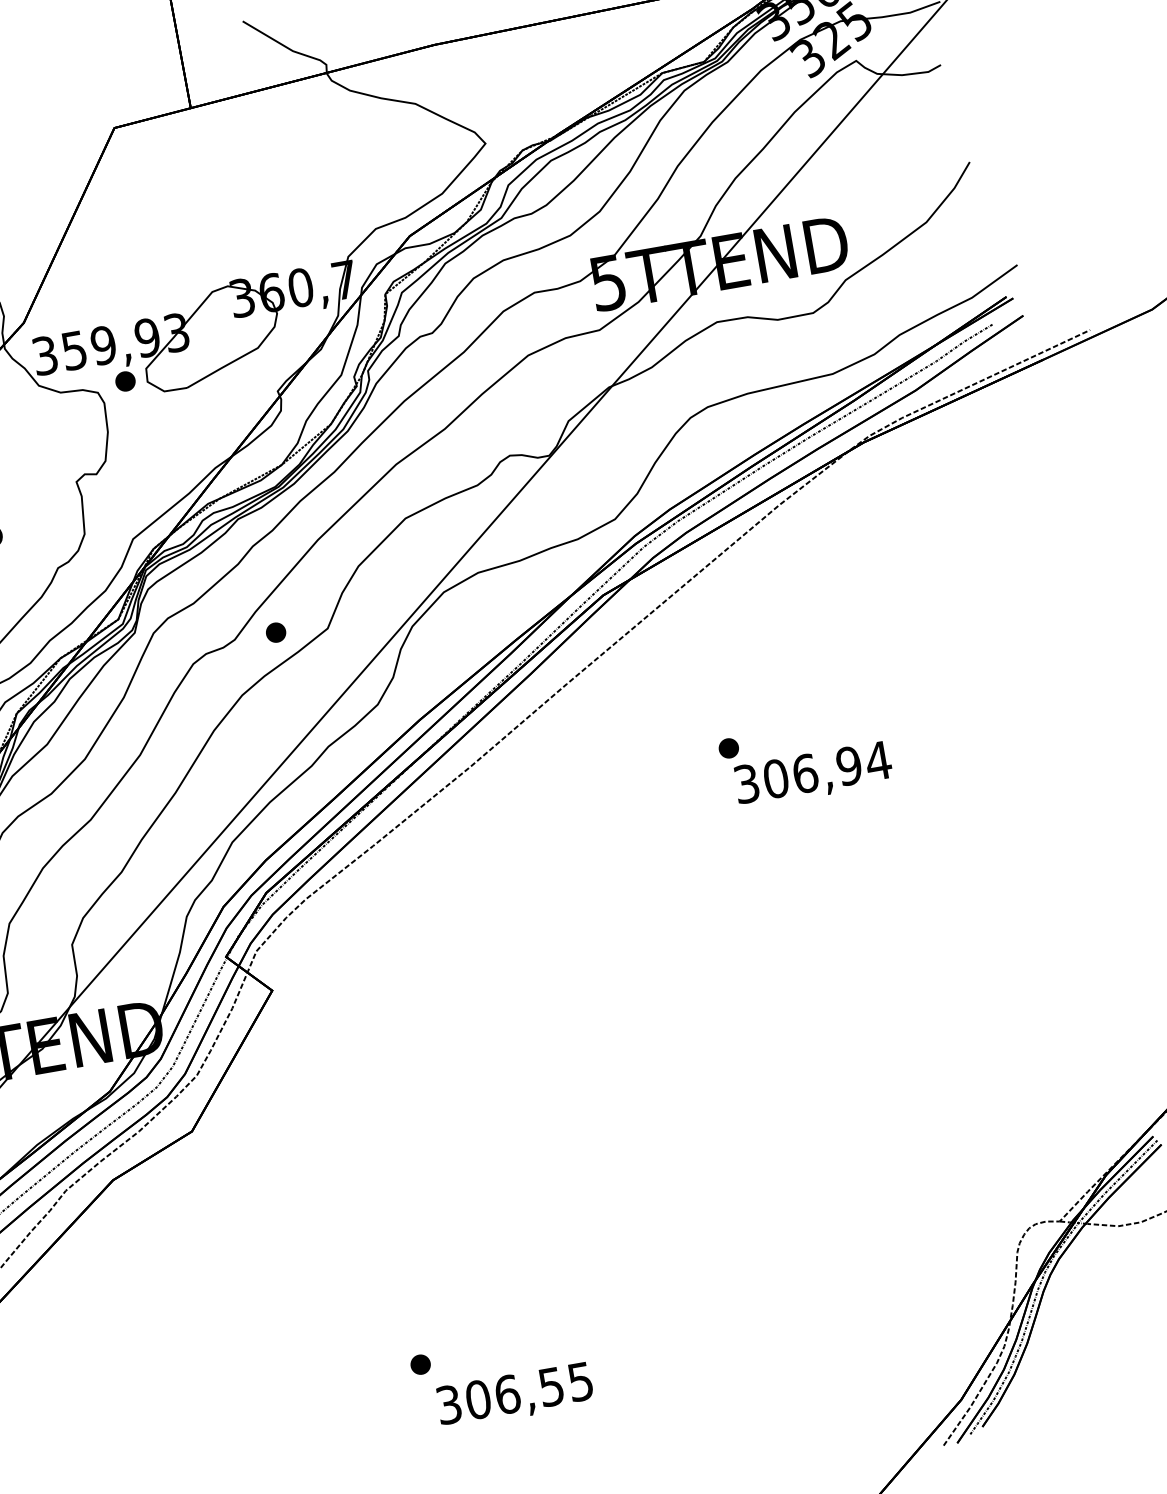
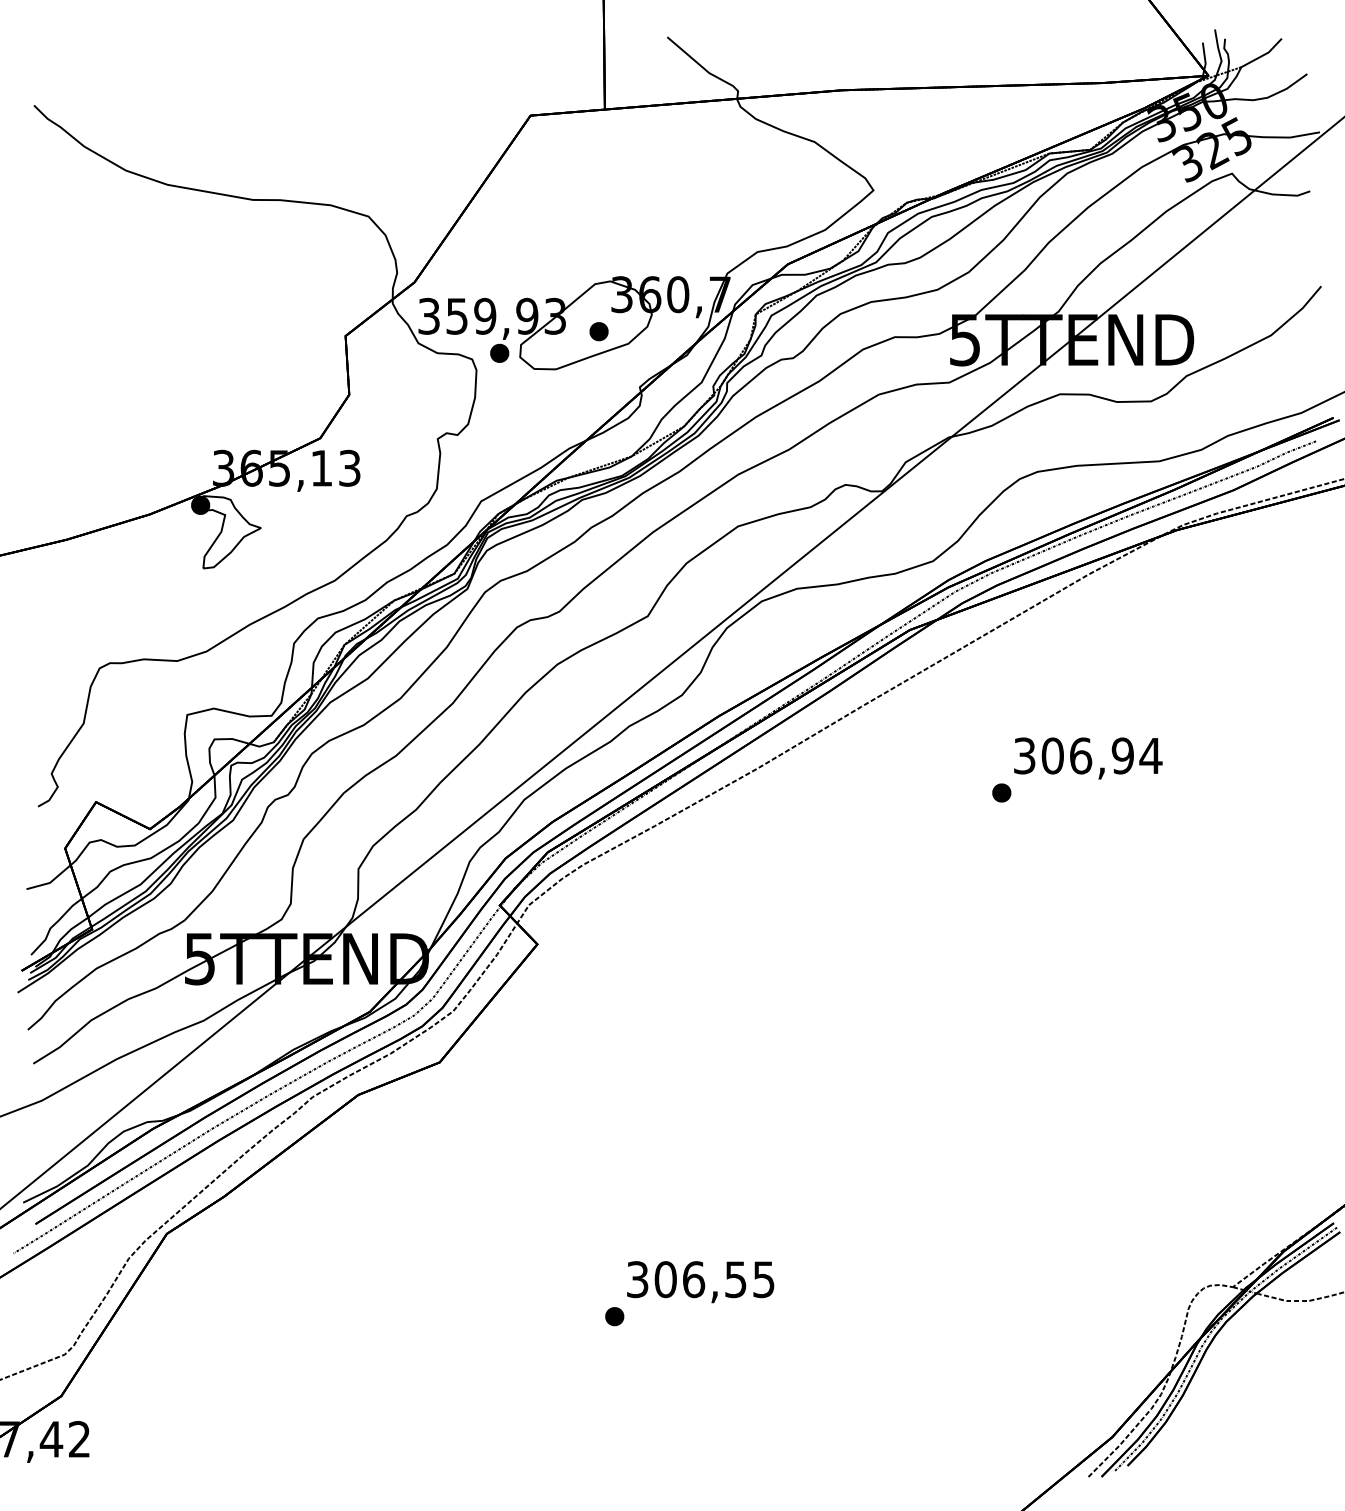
part: (275, 632) -> (598, 331), moved
text: (813, 774) -> (1088, 758), moved
text: (515, 1396) -> (700, 1282), moved

